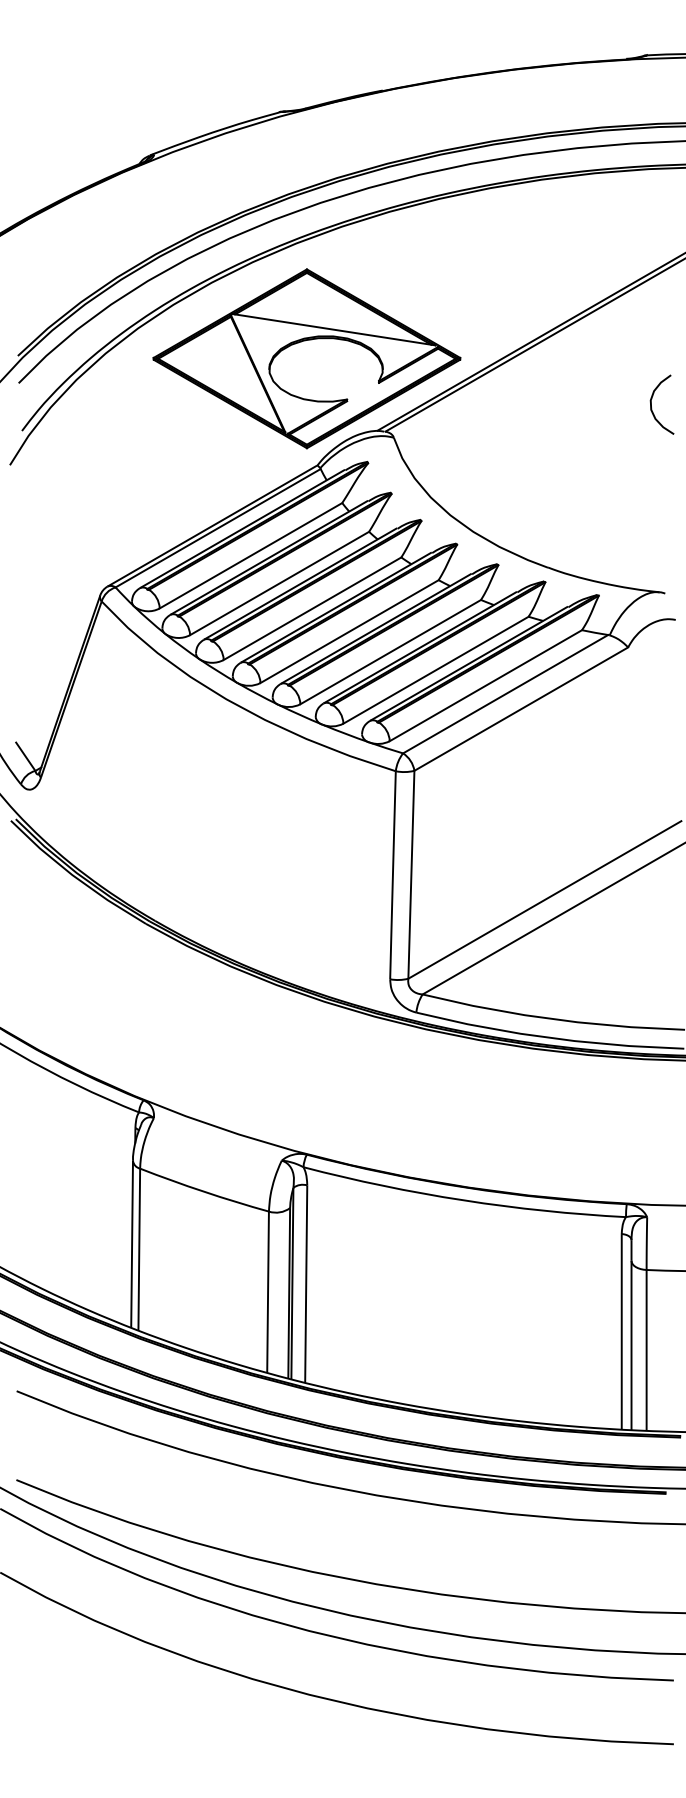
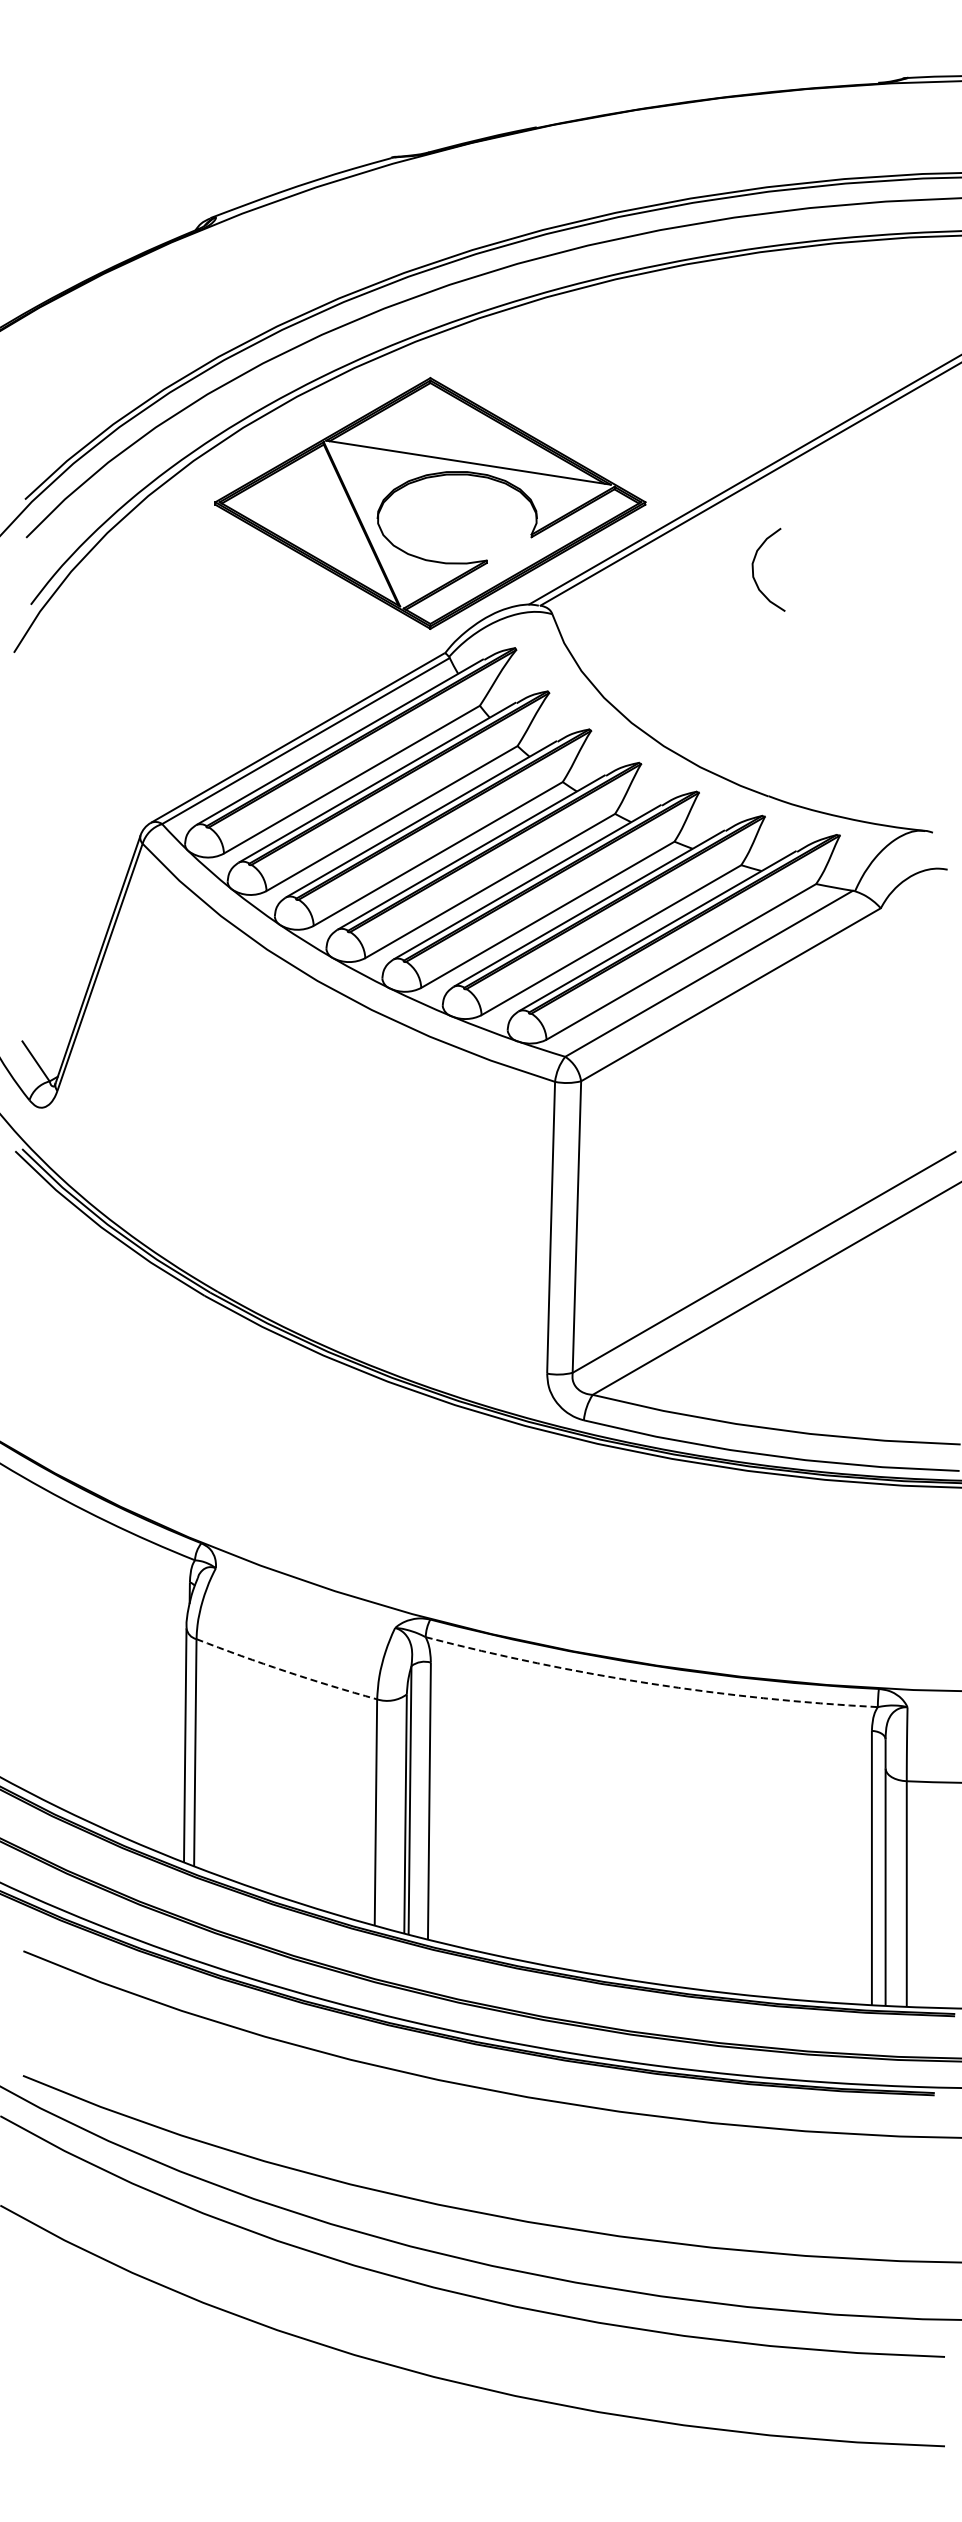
curve: (651, 404) -> (753, 569), moved
arc: (204, 1191) -> (286, 1671), solid -> dashed
arc: (463, 1200) -> (650, 1683), solid -> dashed

